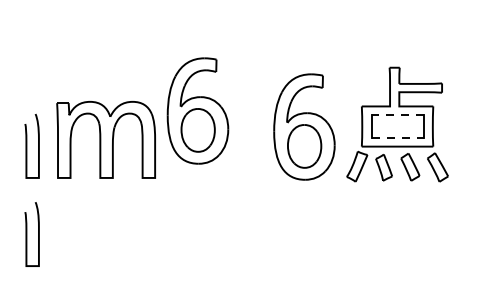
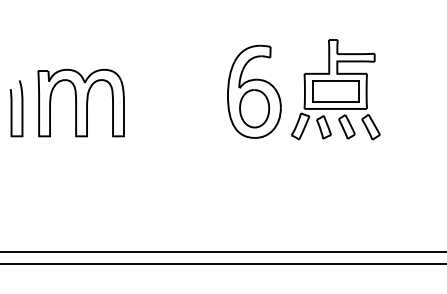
part: (198, 110) -> (161, 77), removed
line: (397, 115) -> (335, 81), dashed -> solid
line: (397, 138) -> (335, 101), dashed -> solid
curve: (27, 234) -> (12, 185), removed

